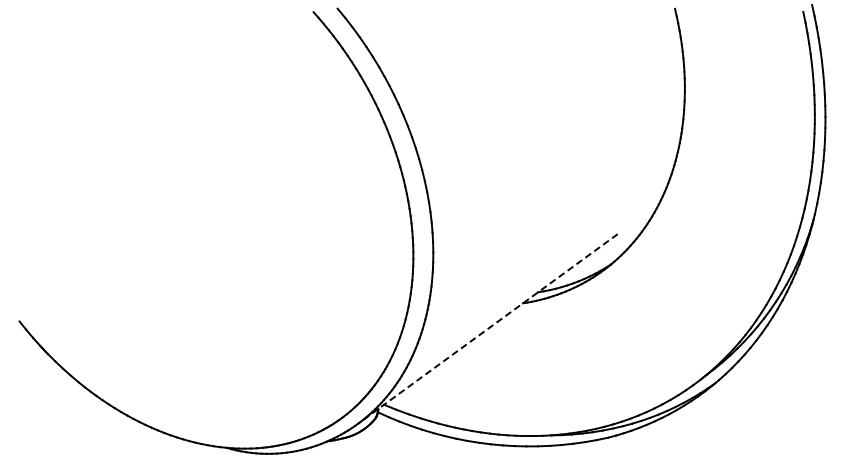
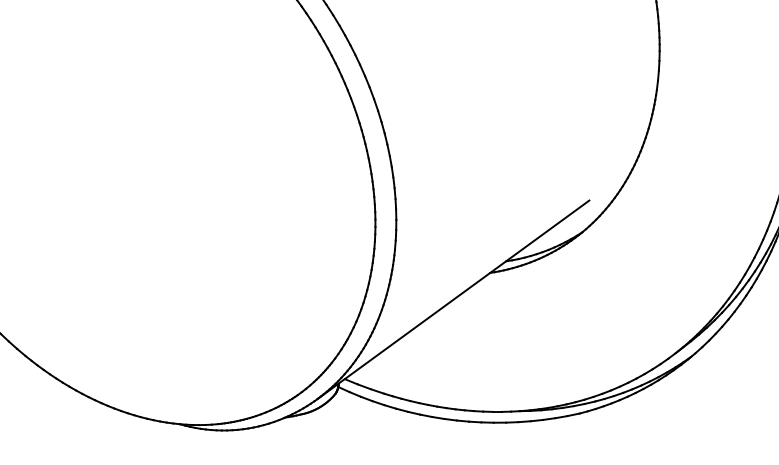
line: (487, 328) -> (453, 299), dashed -> solid

